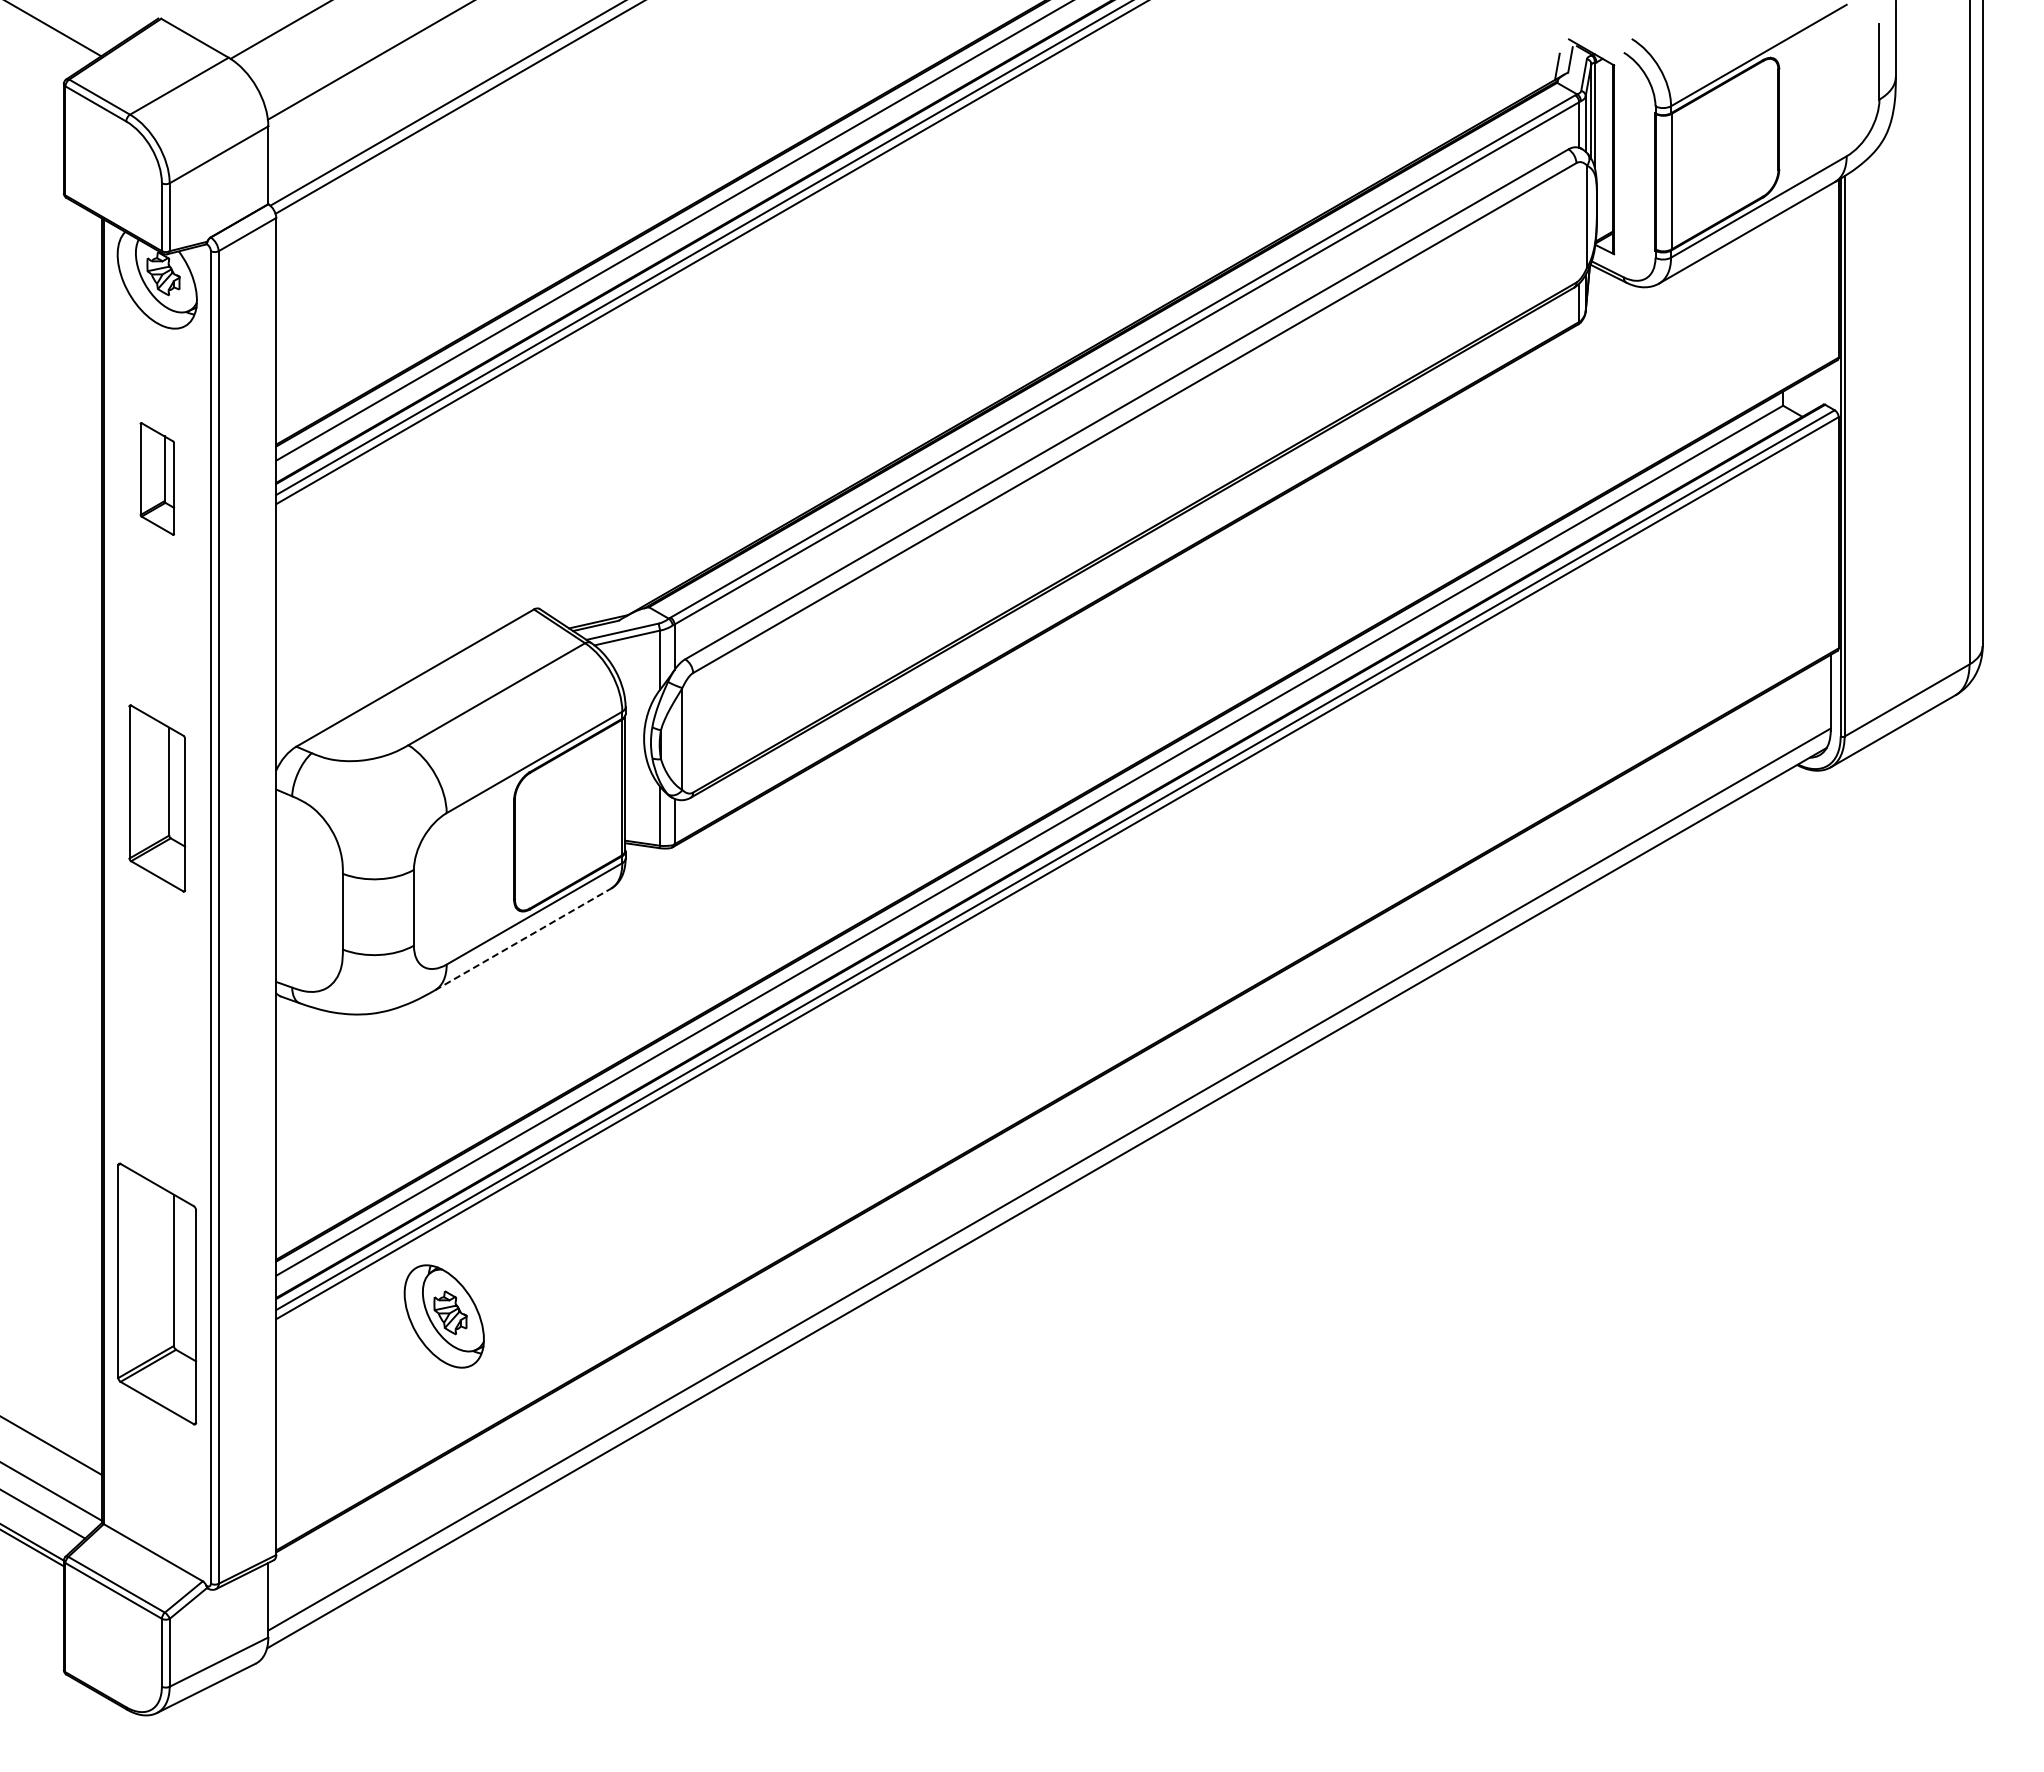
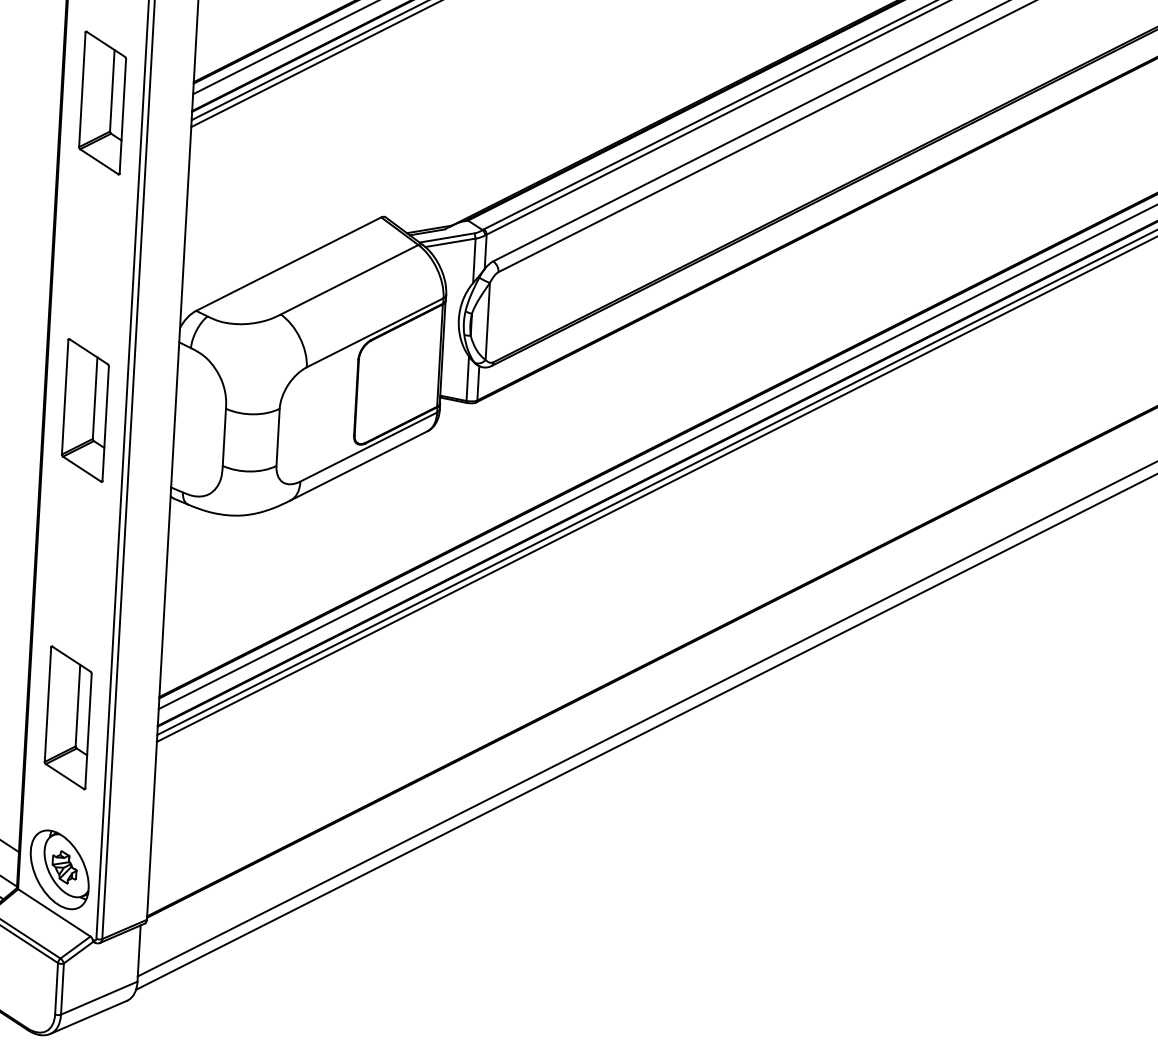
part: (157, 478) -> (102, 102), size x1.67
part: (157, 798) -> (85, 410), moved
line: (523, 939) -> (359, 465), dashed -> solid
part: (157, 1293) -> (68, 717), size x0.71
part: (443, 1316) -> (59, 869), moved

